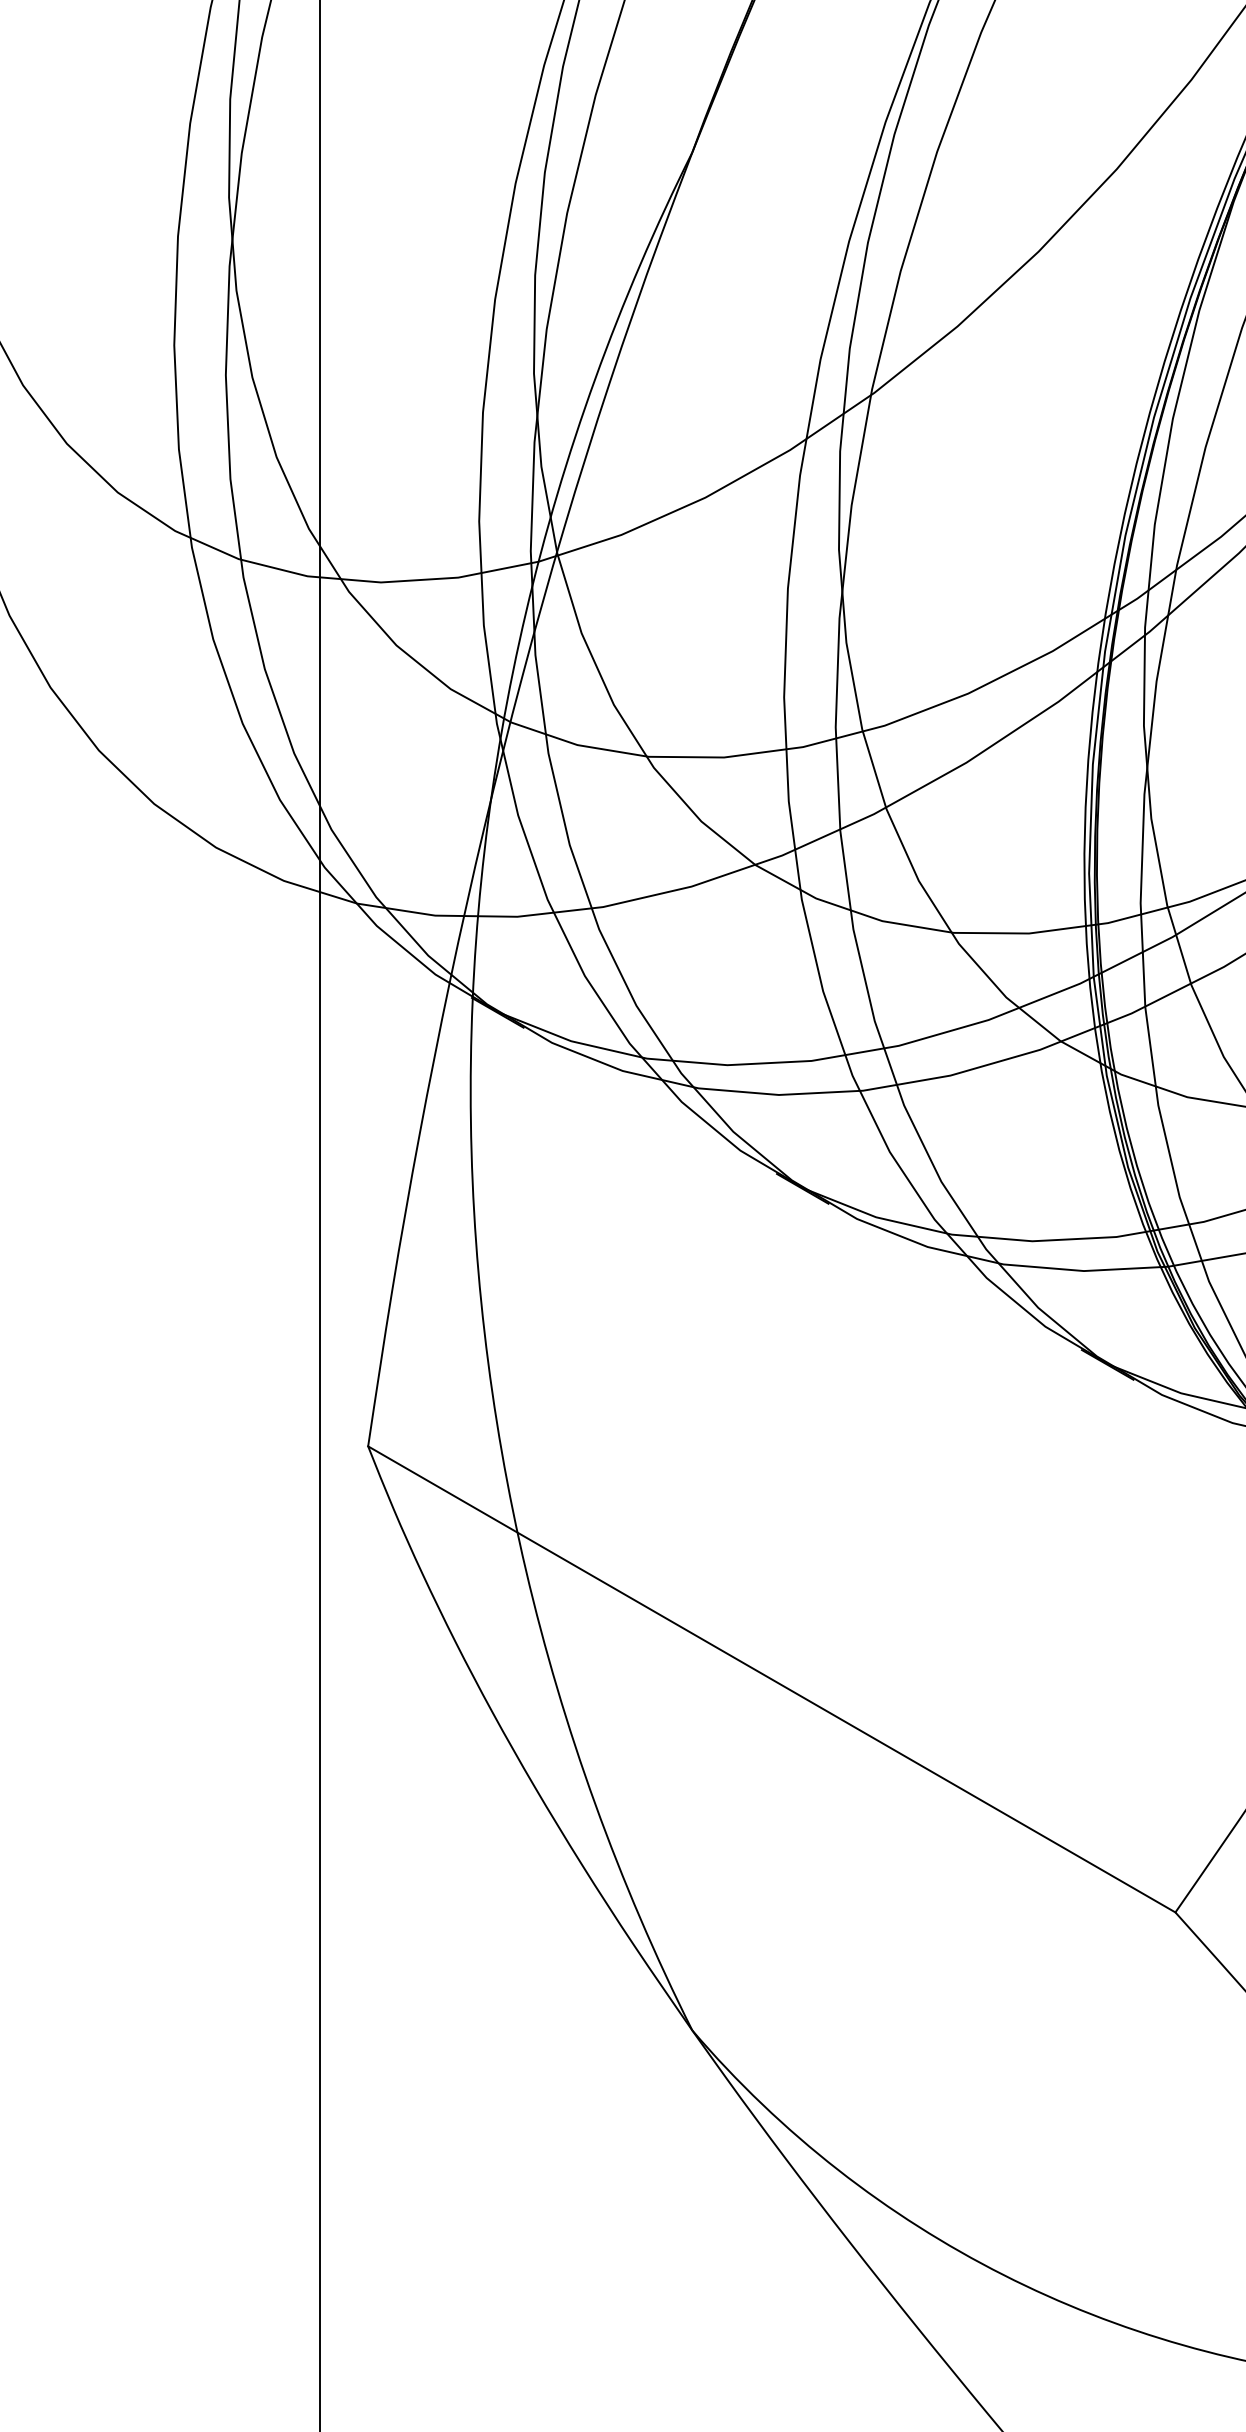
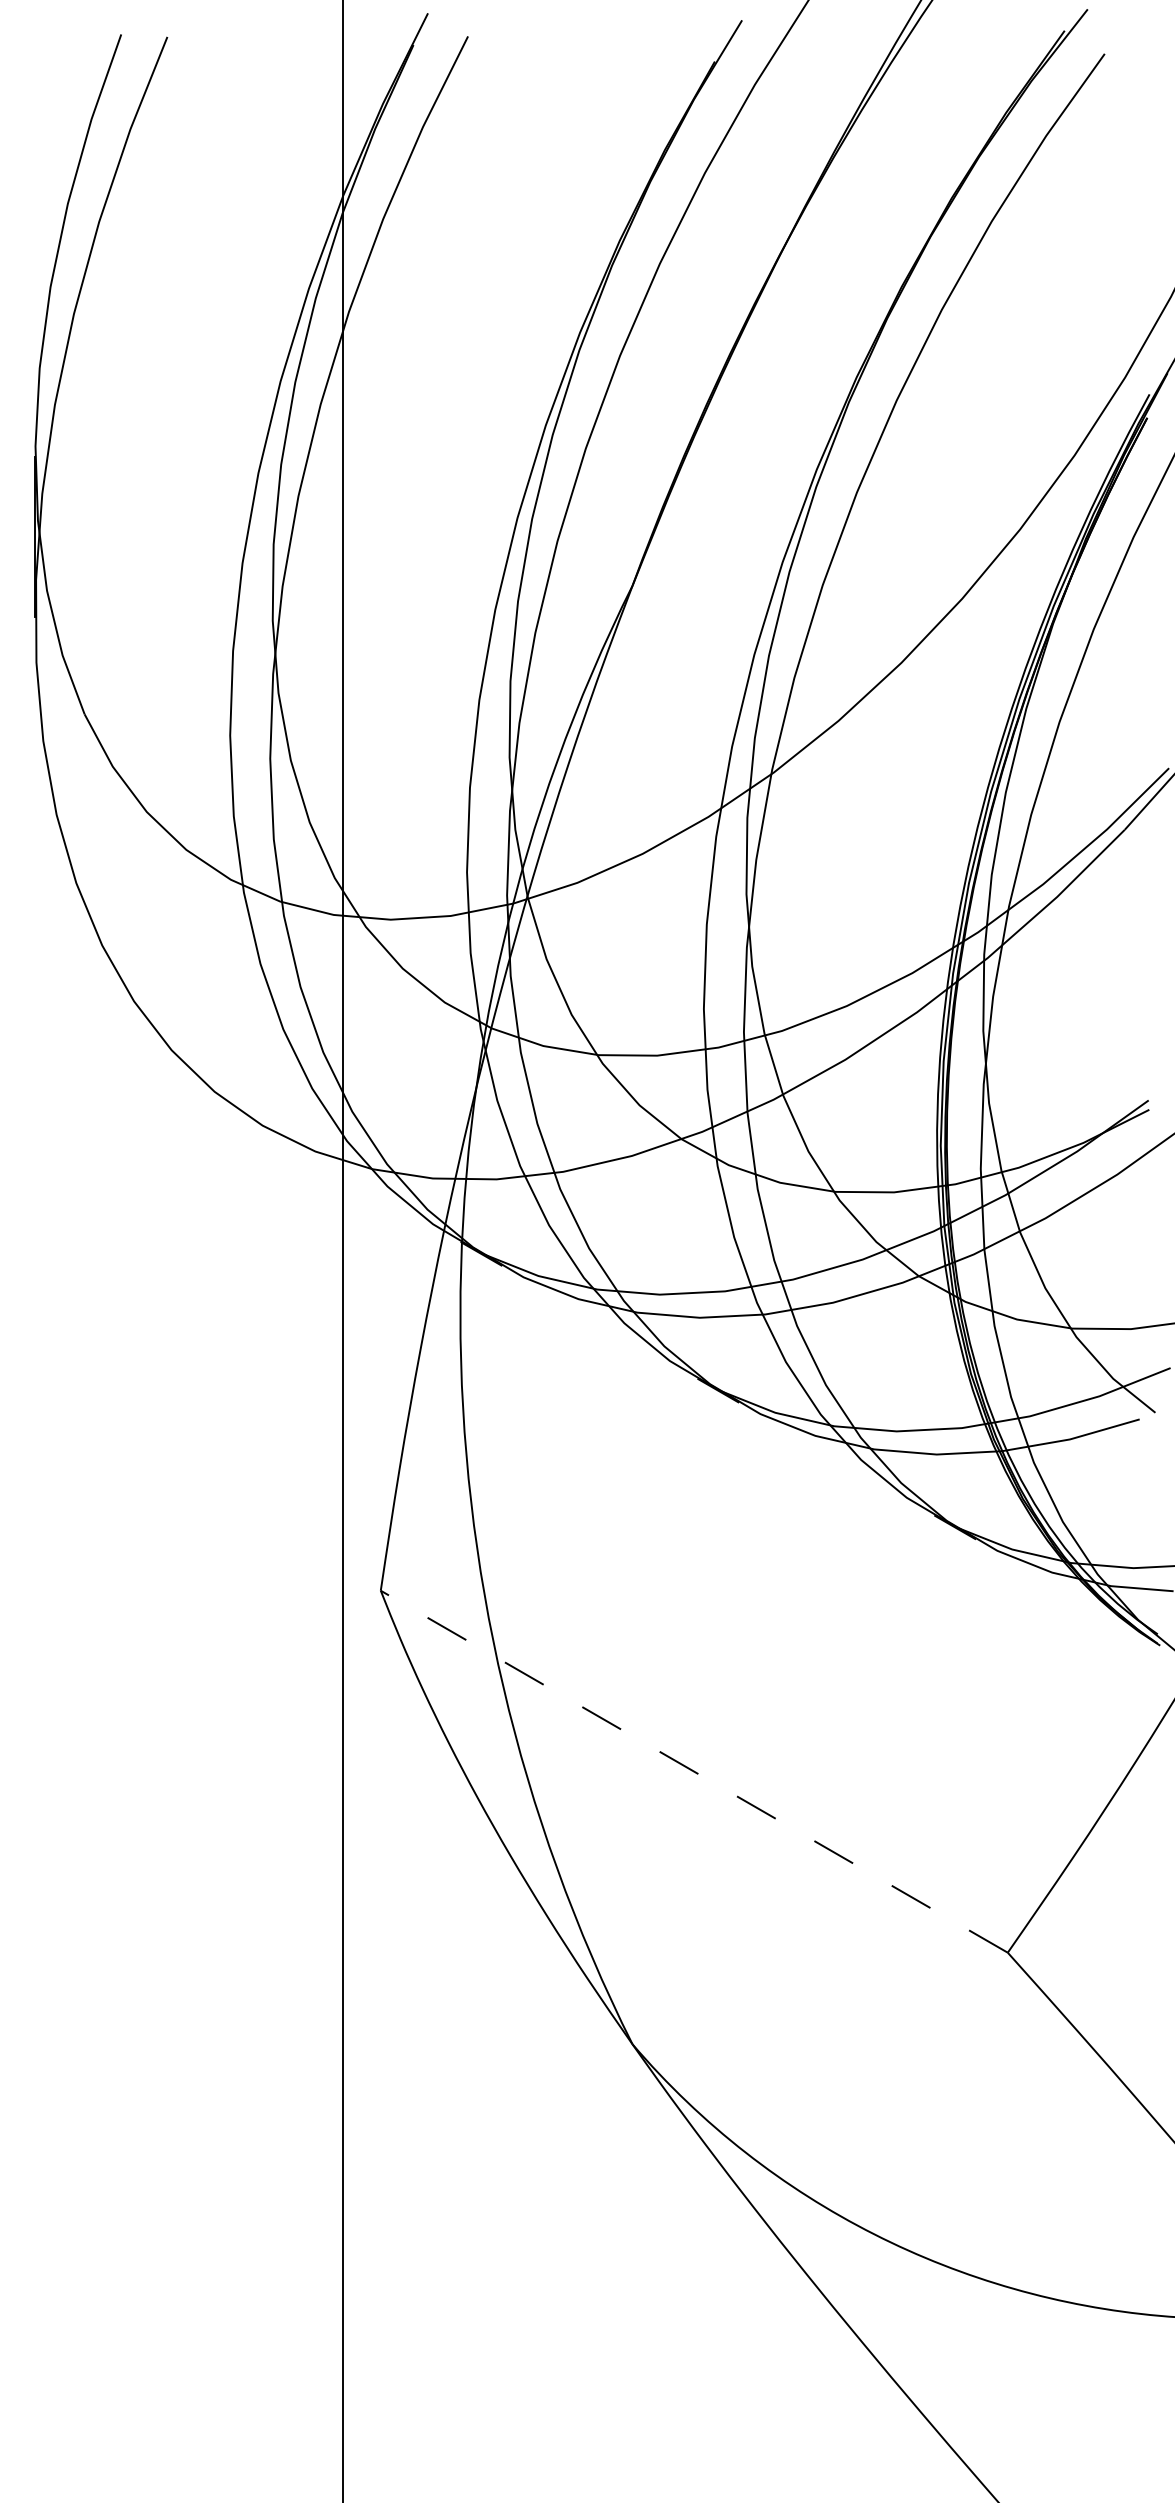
line: (772, 1679) -> (694, 1771), solid -> dashed

